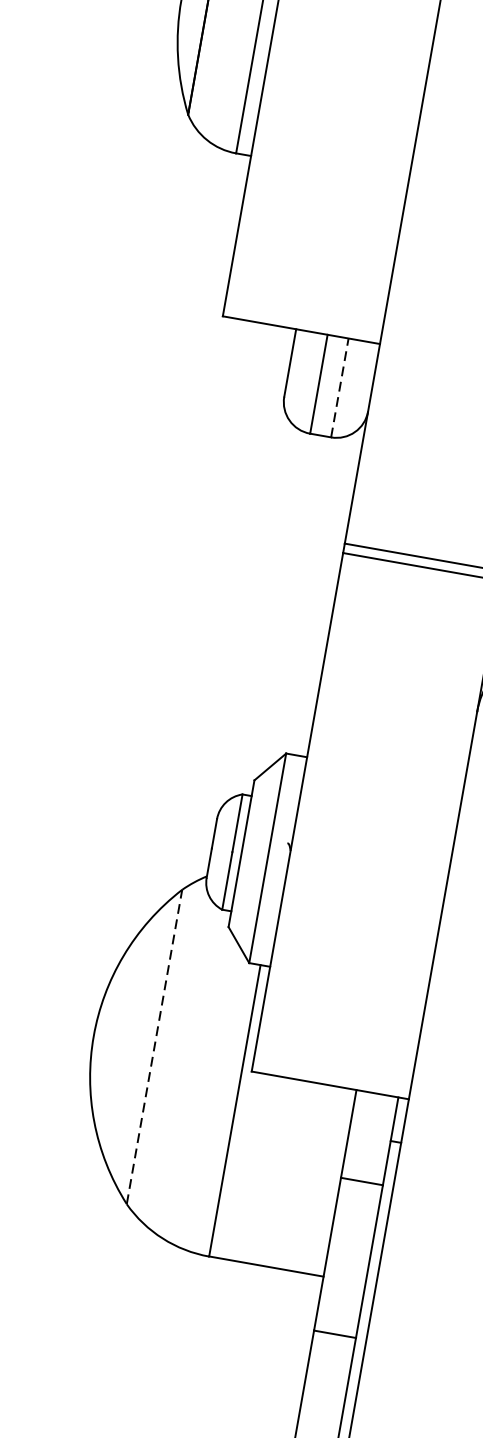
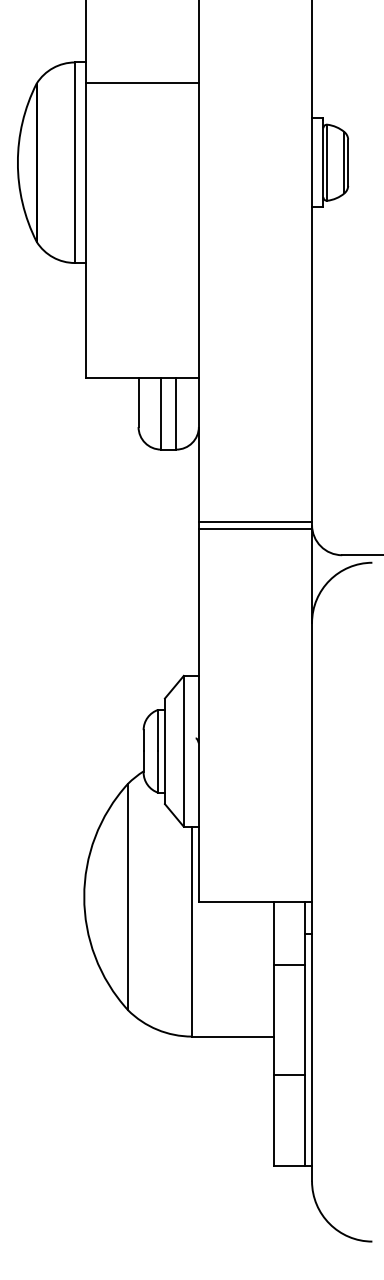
line: (340, 388) -> (176, 414), dashed -> solid
line: (153, 1046) -> (127, 896), dashed -> solid

